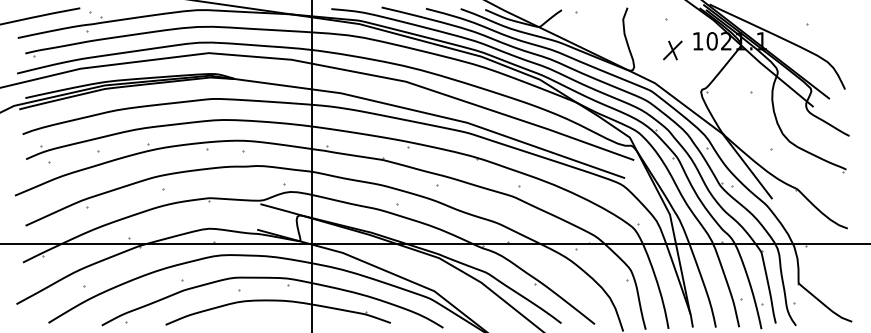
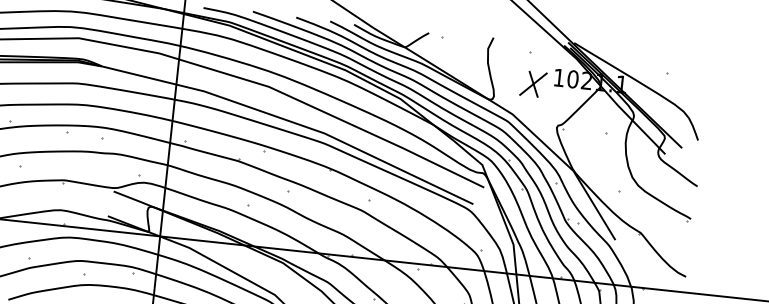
part: (672, 50) -> (533, 84), size x1.4

